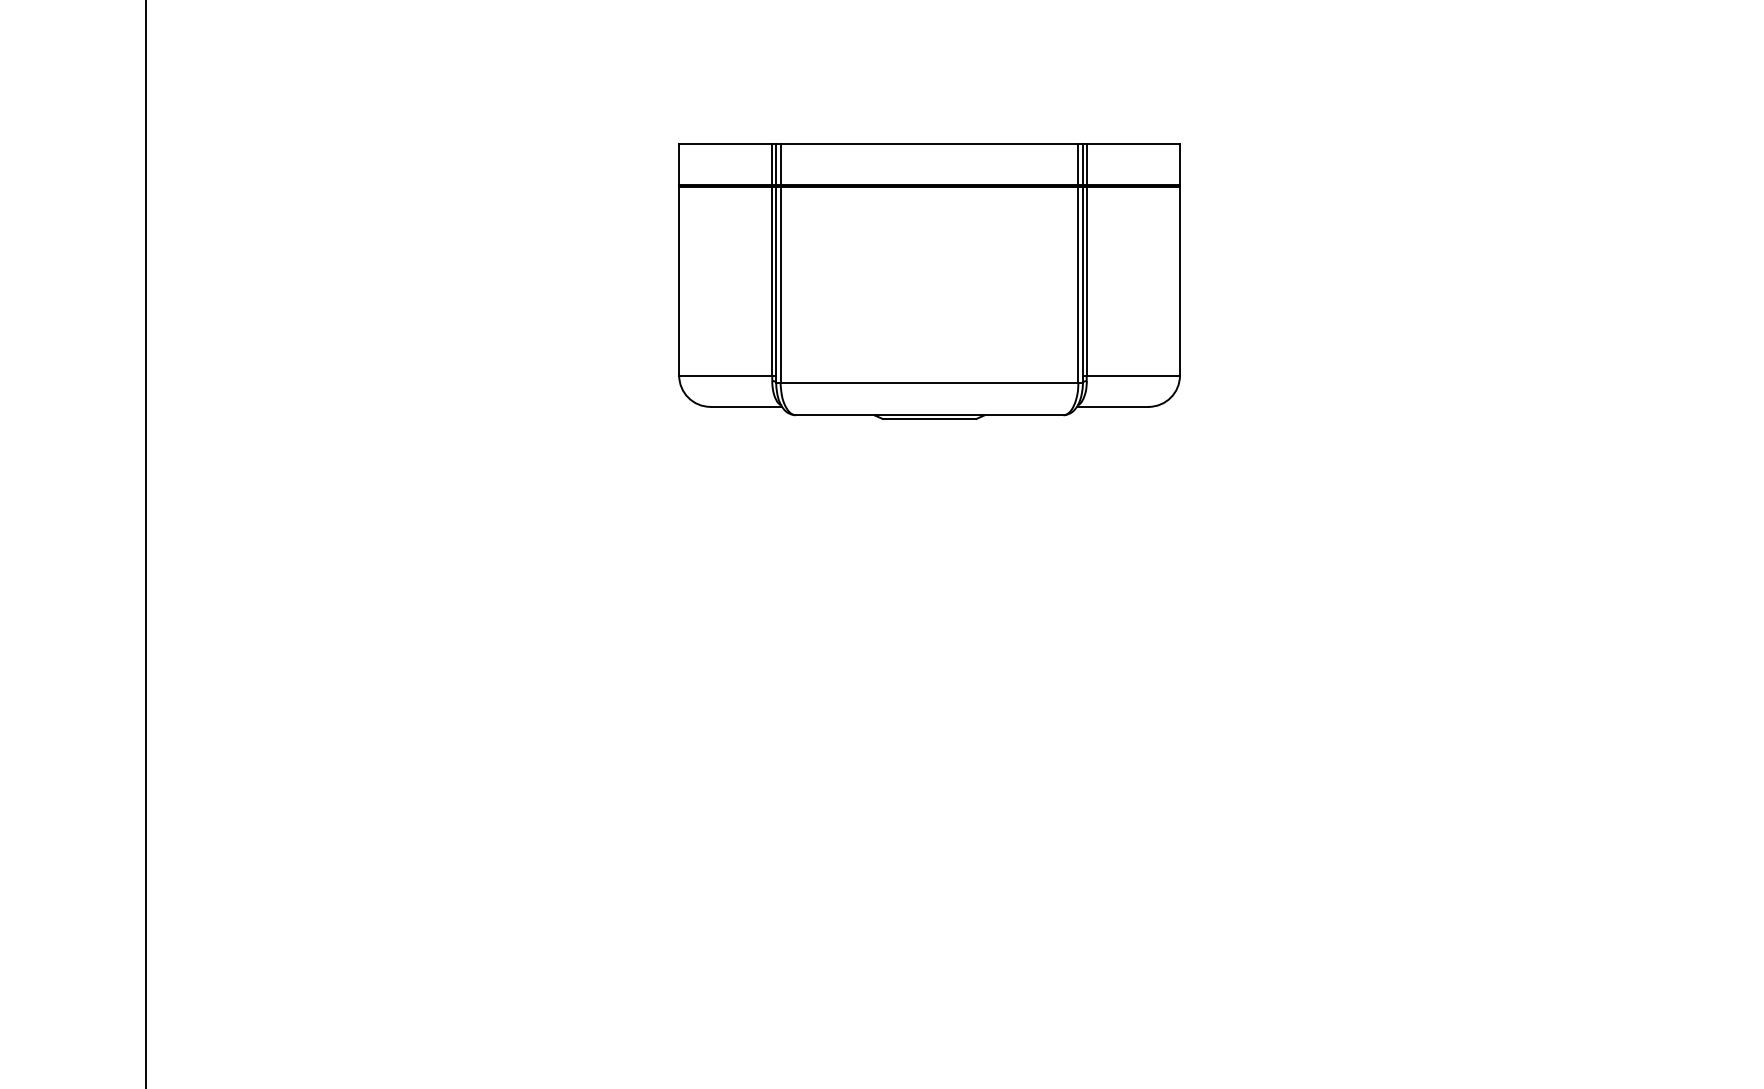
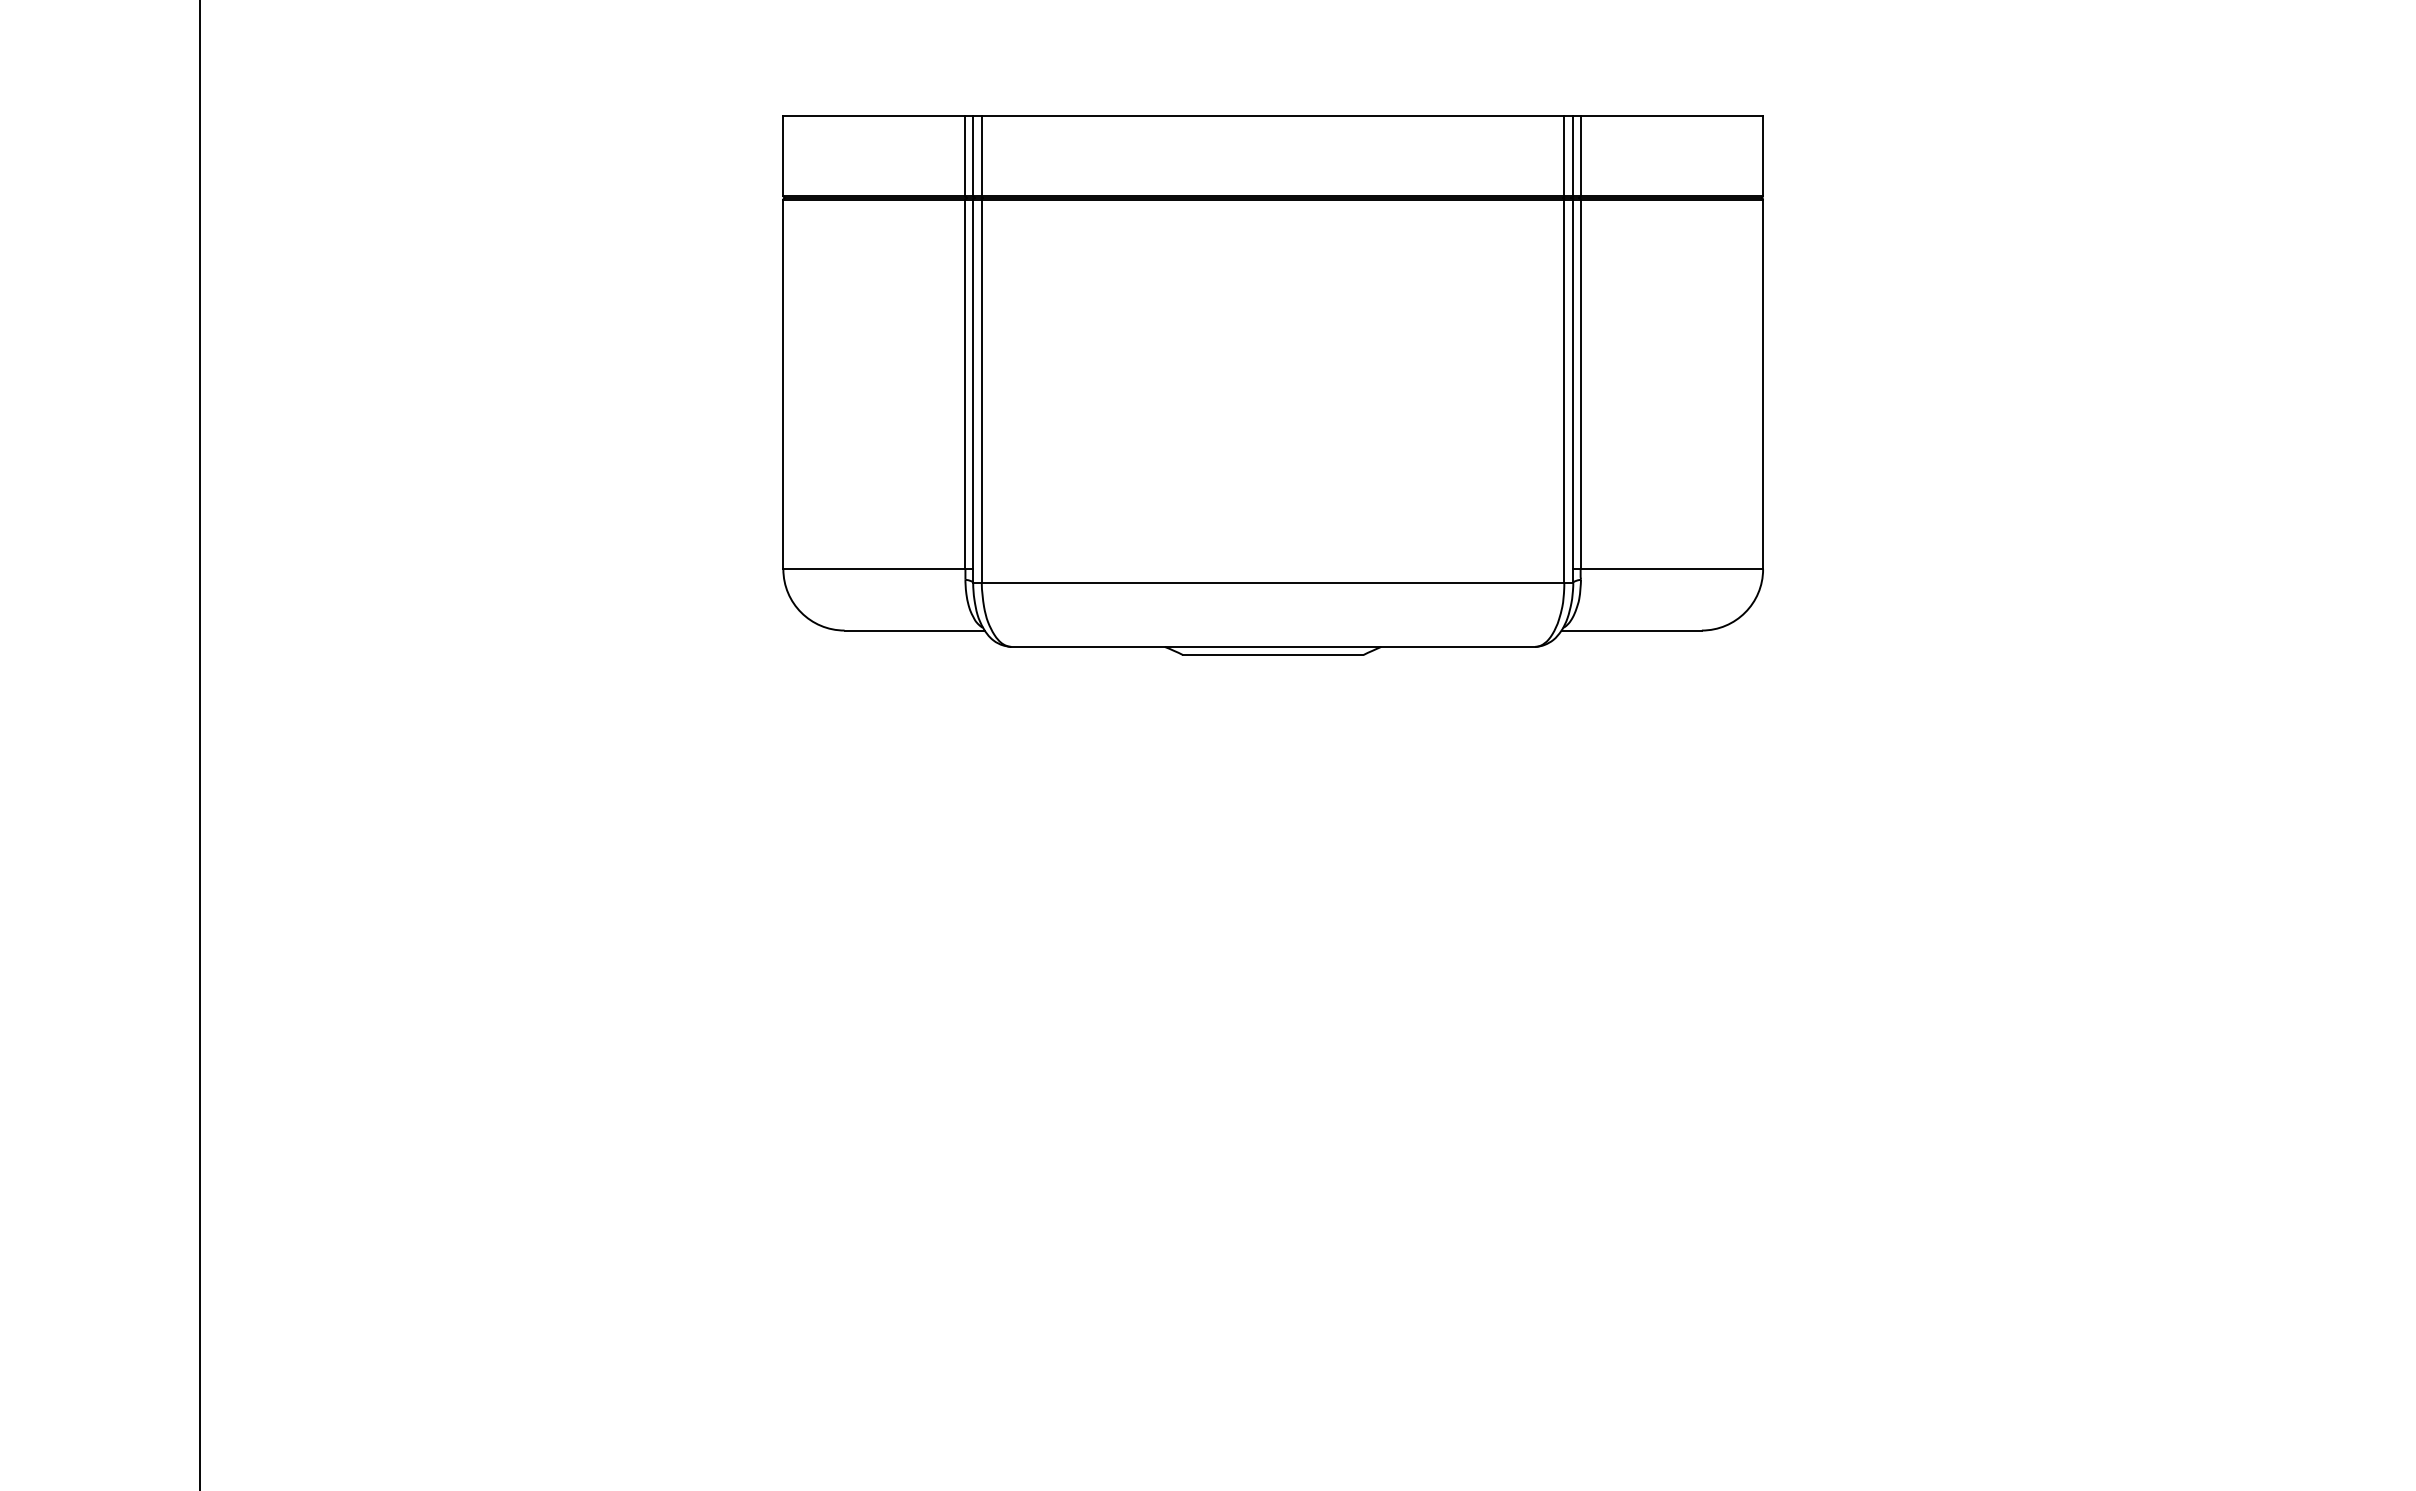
part: (929, 281) -> (1272, 385), size x1.43

